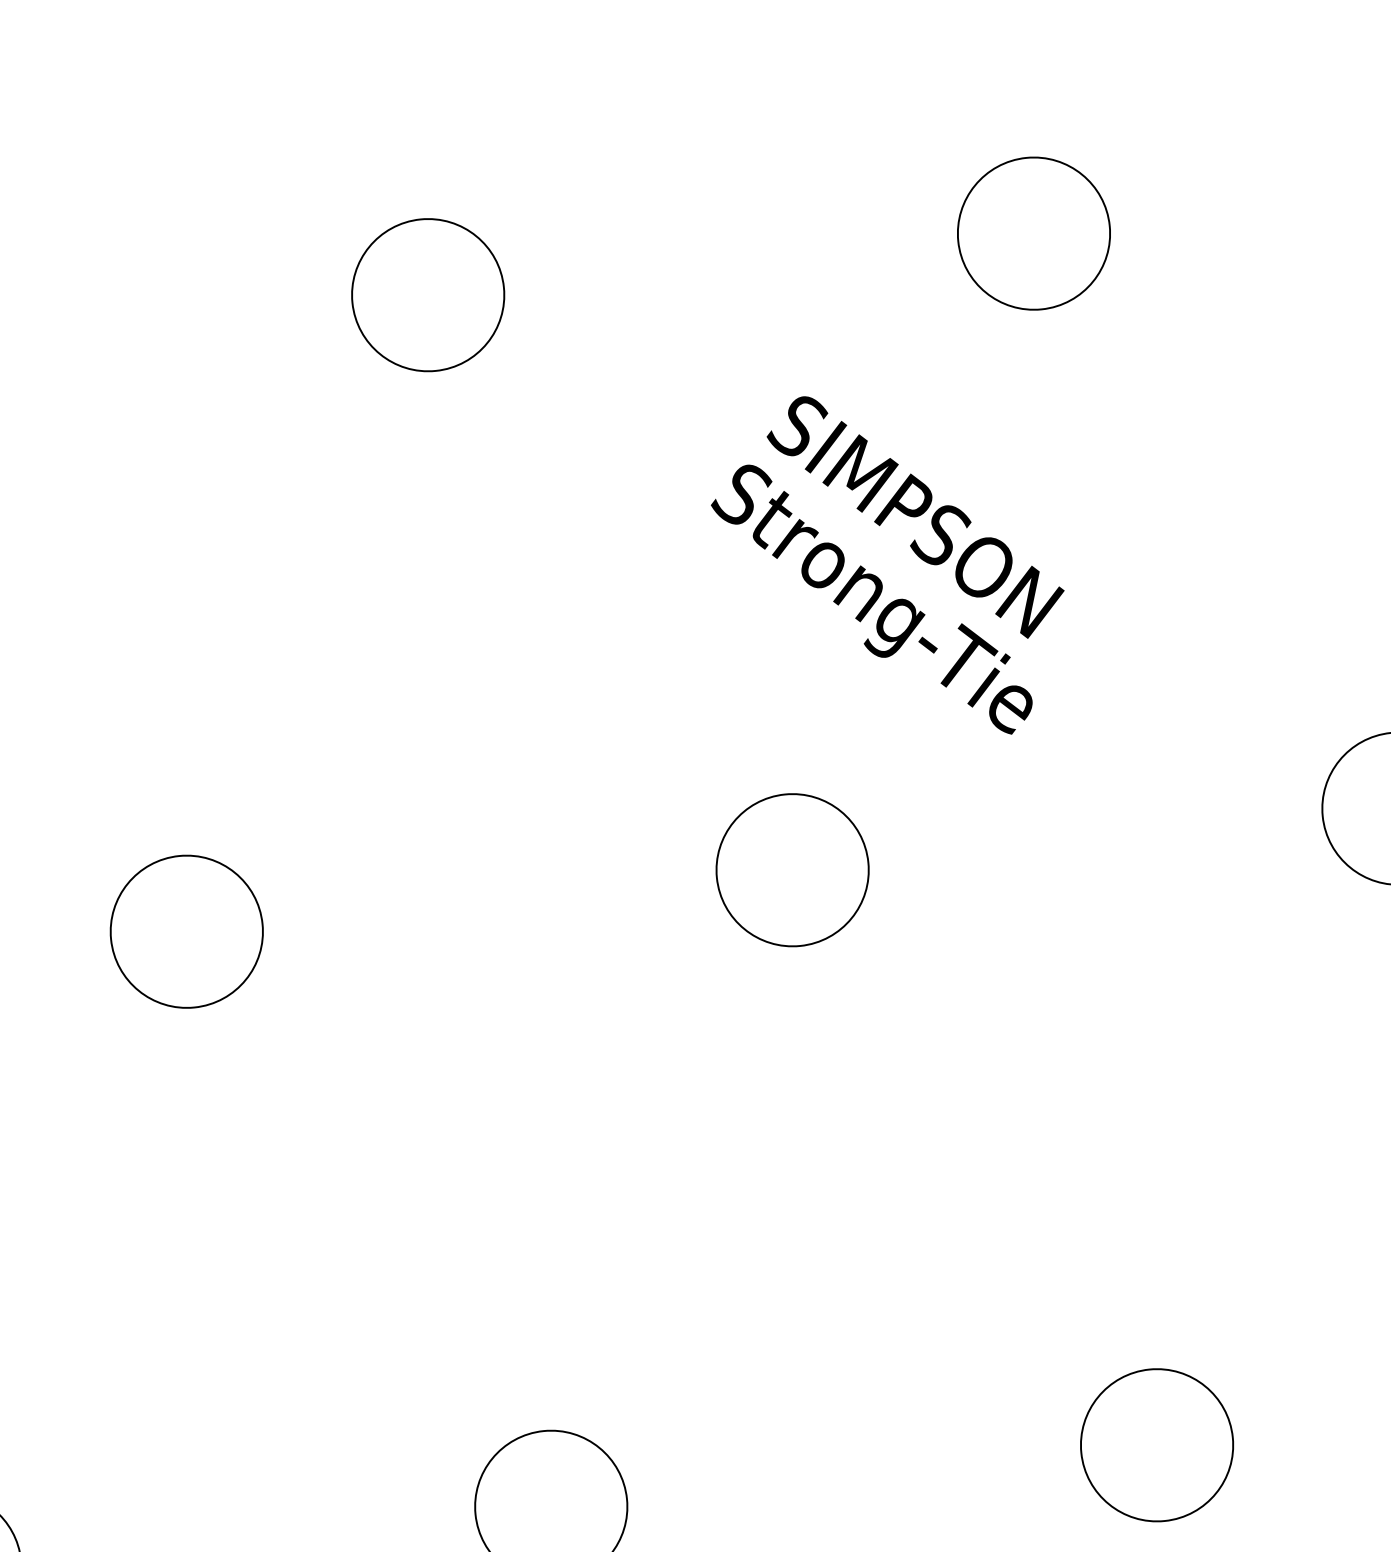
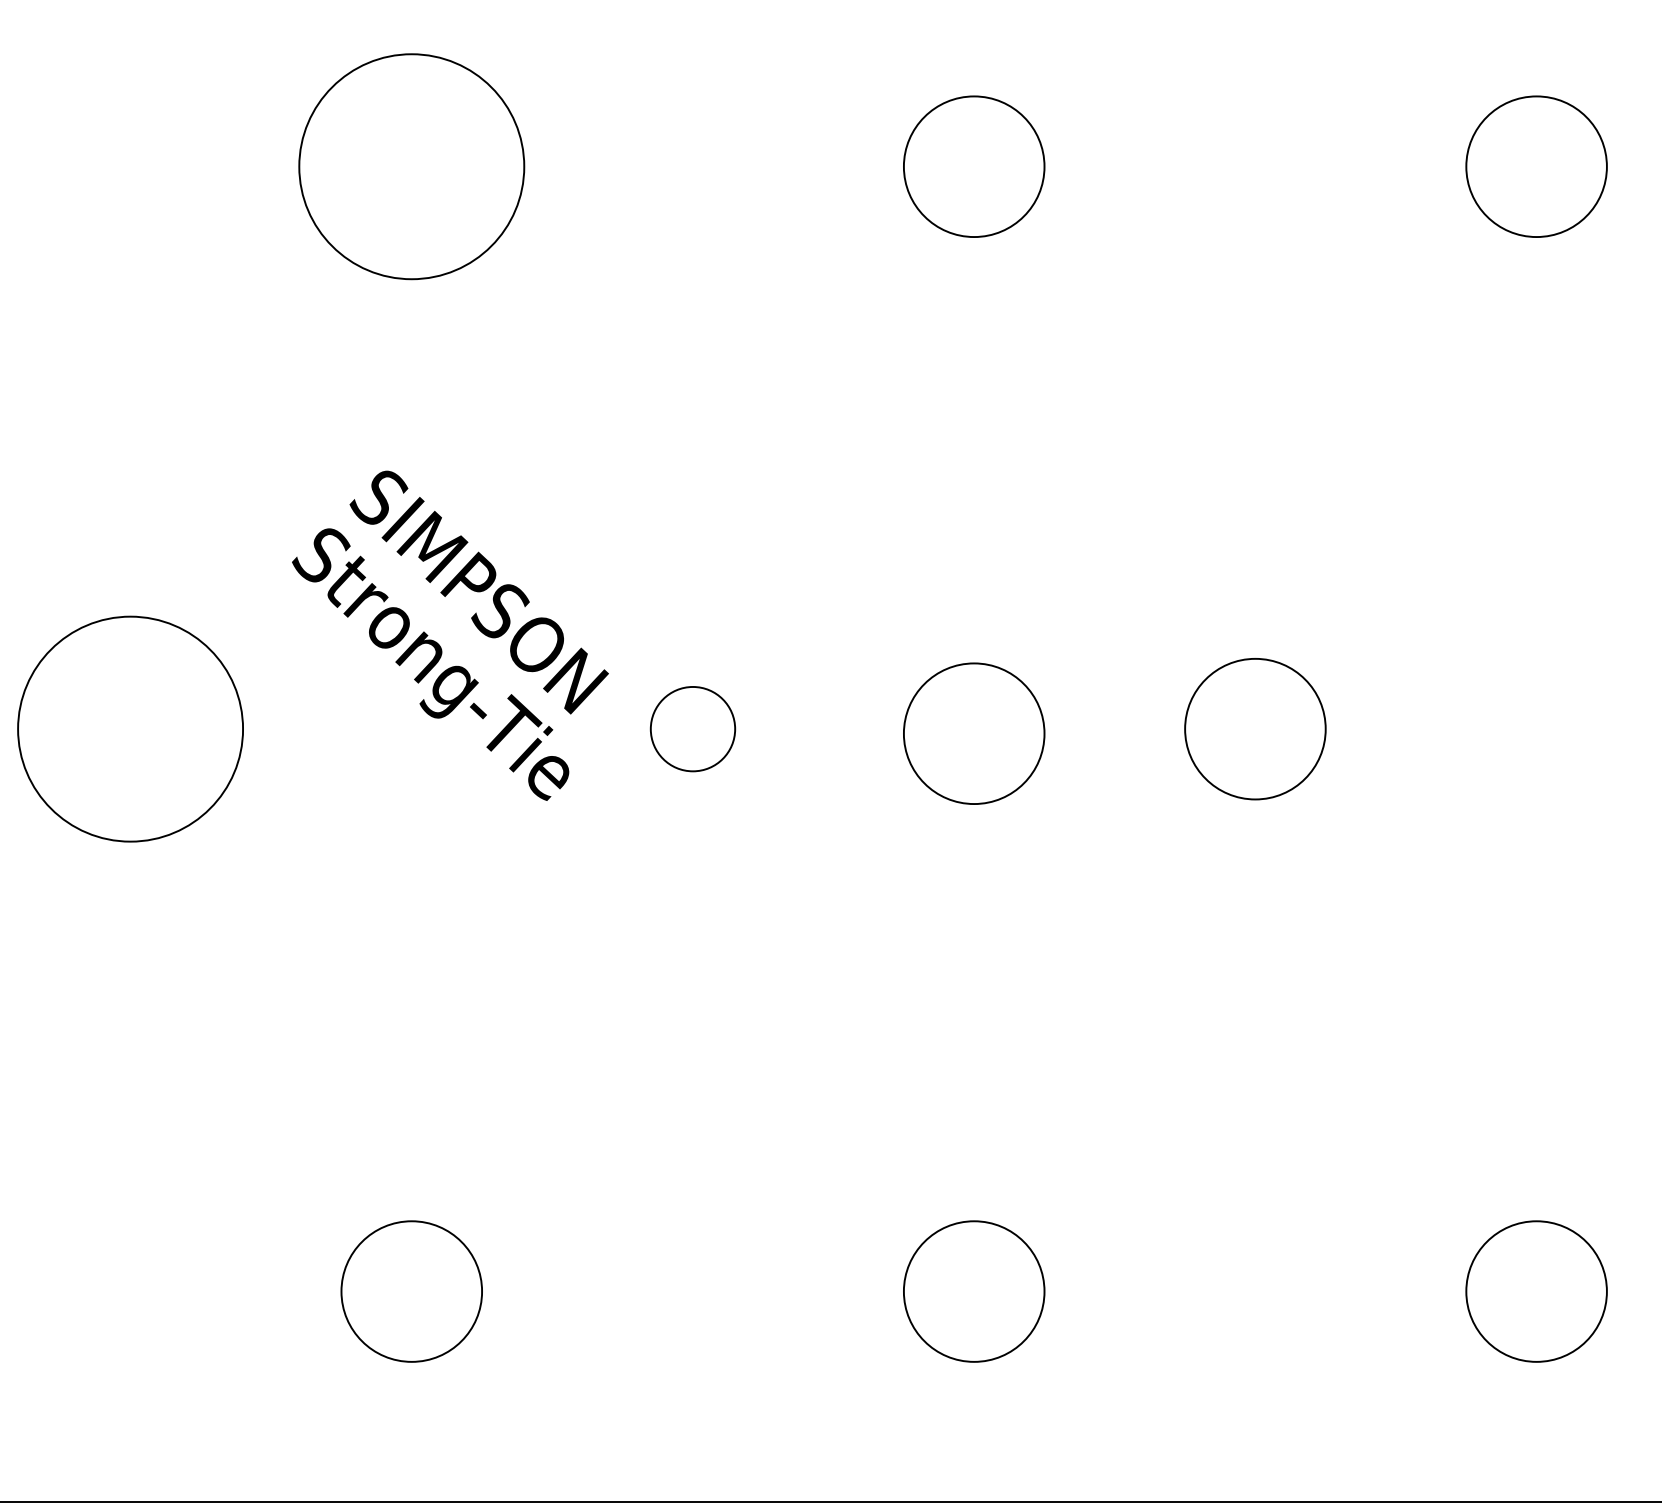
circle: (427, 294) -> (411, 166), size x1.6
text: (889, 566) -> (450, 635), moved
circle: (1096, 844) -> (974, 733), added
circle: (792, 869) -> (692, 728), size x0.6
circle: (186, 931) -> (130, 728), size x1.6

